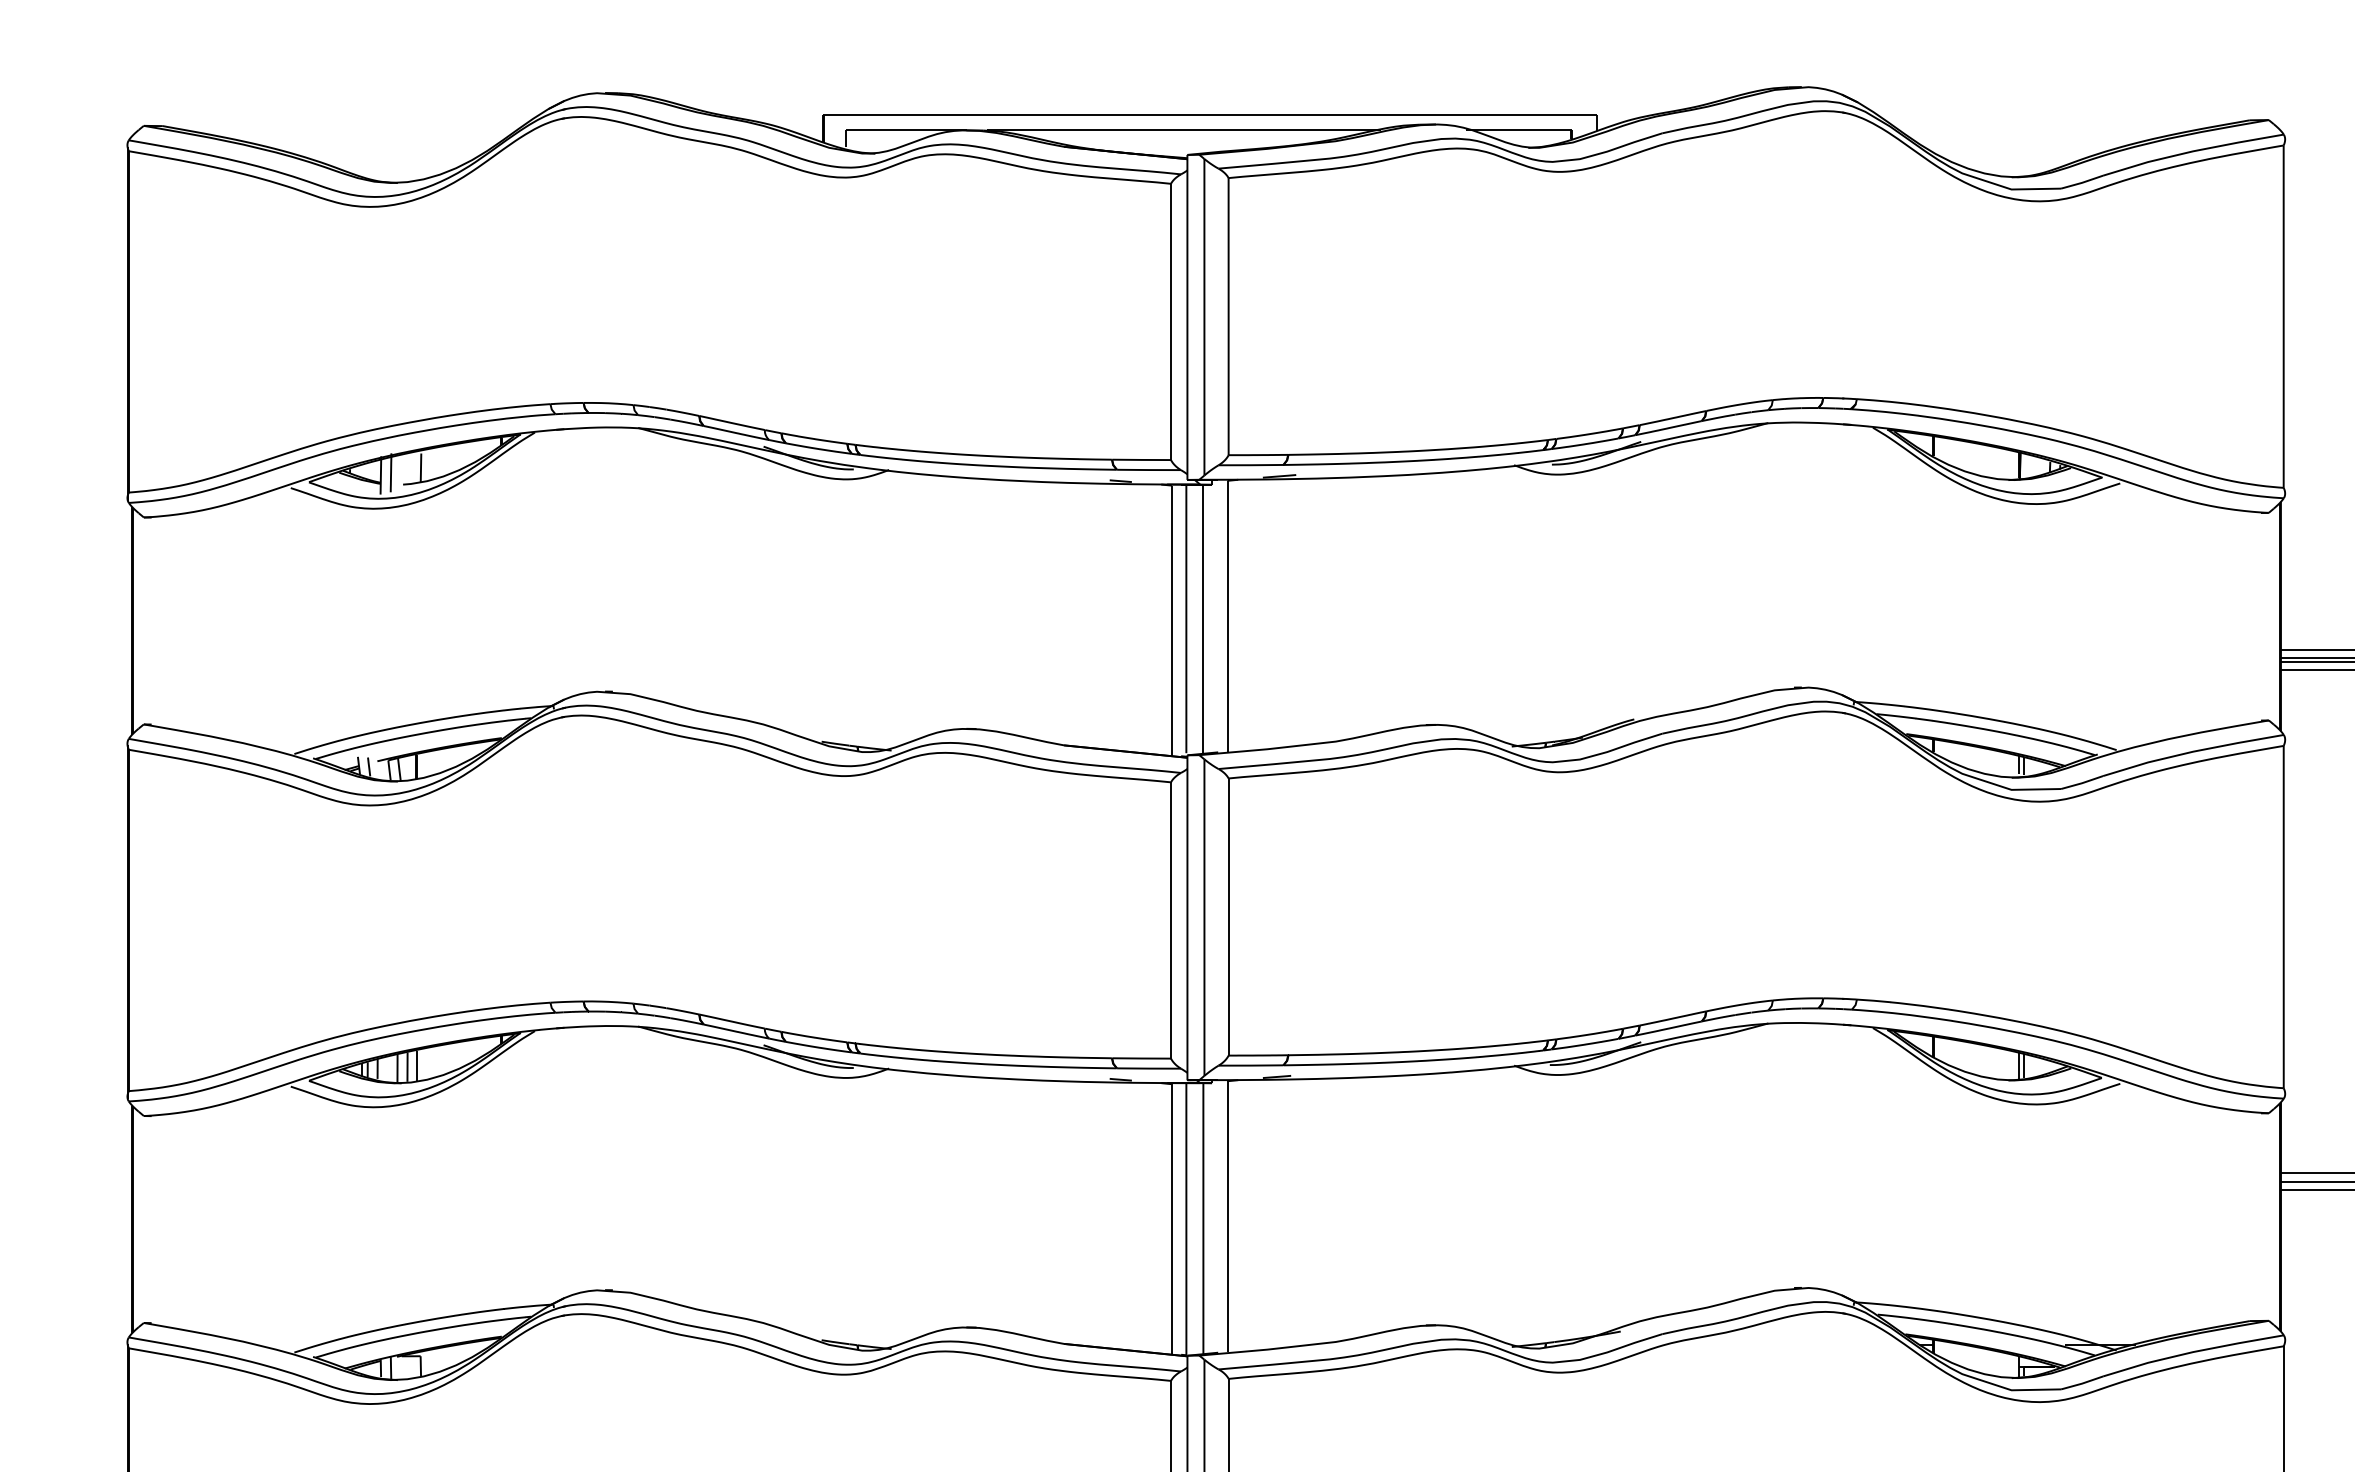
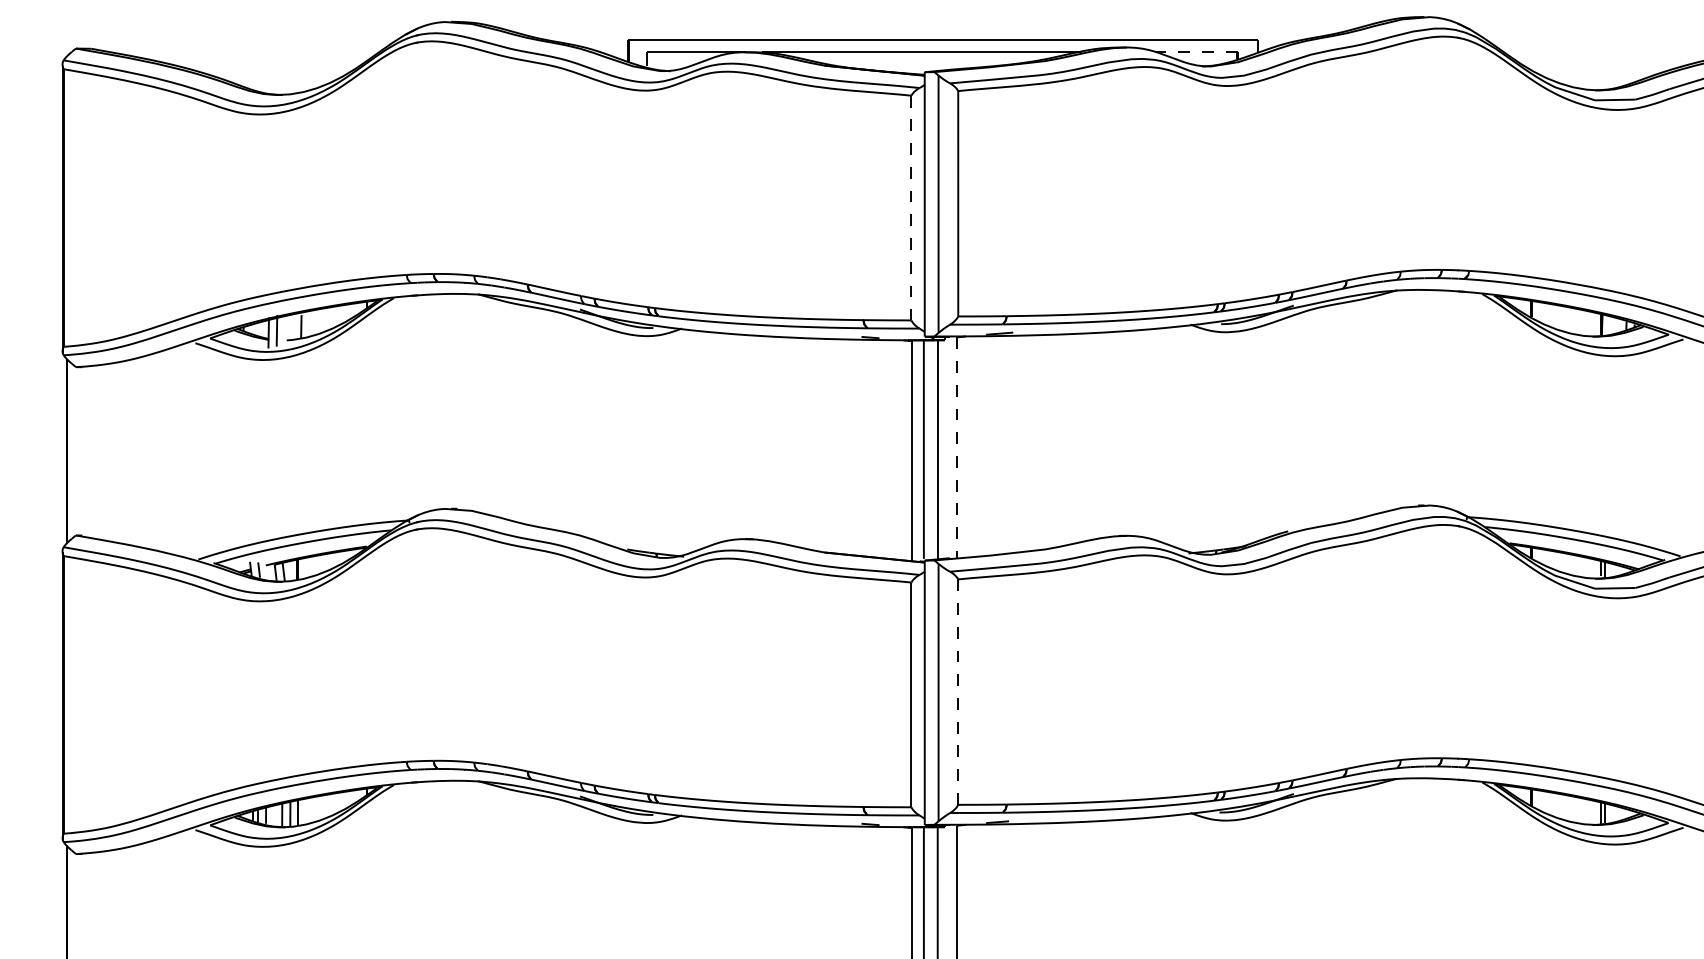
line: (1519, 129) -> (1194, 51), solid -> dashed
line: (1171, 321) -> (911, 207), solid -> dashed
line: (1227, 616) -> (957, 447), solid -> dashed
line: (1228, 917) -> (958, 692), solid -> dashed

